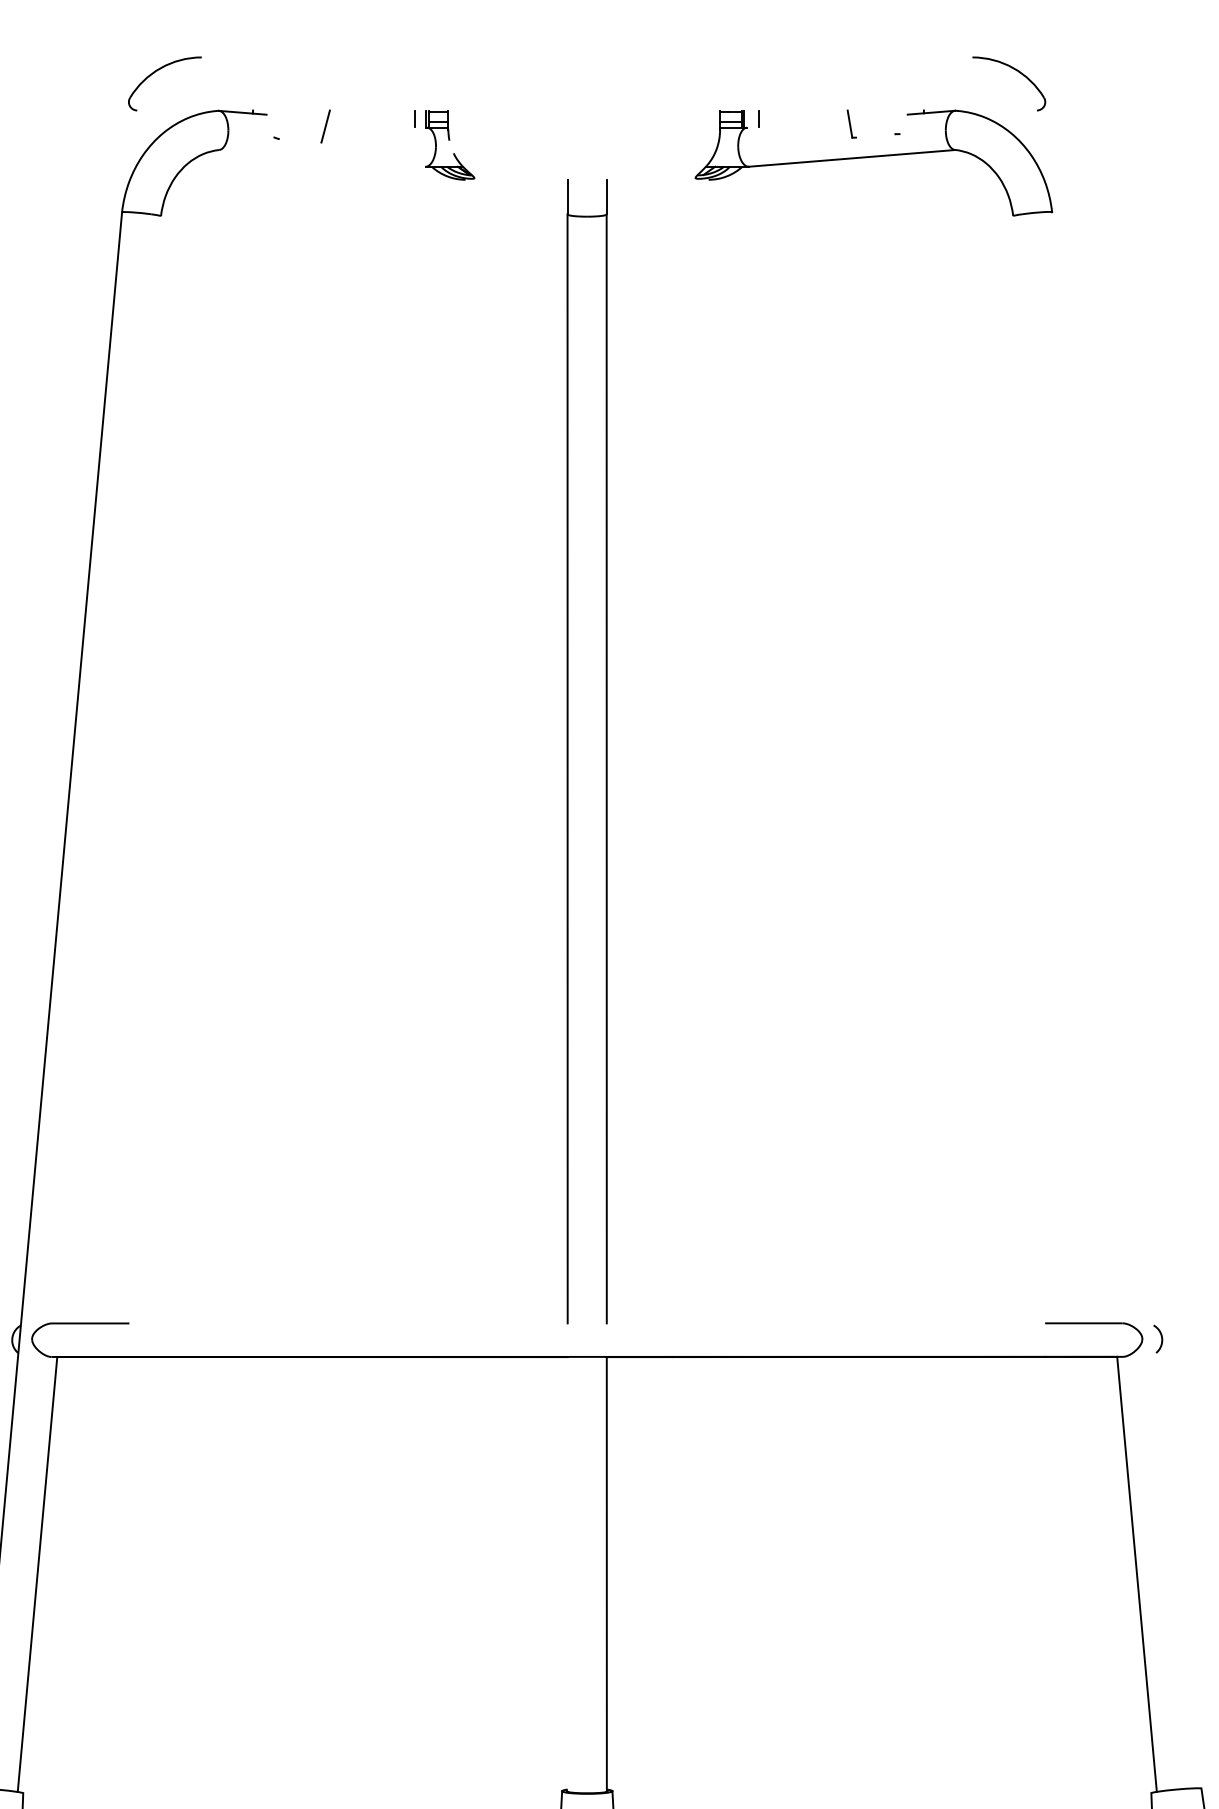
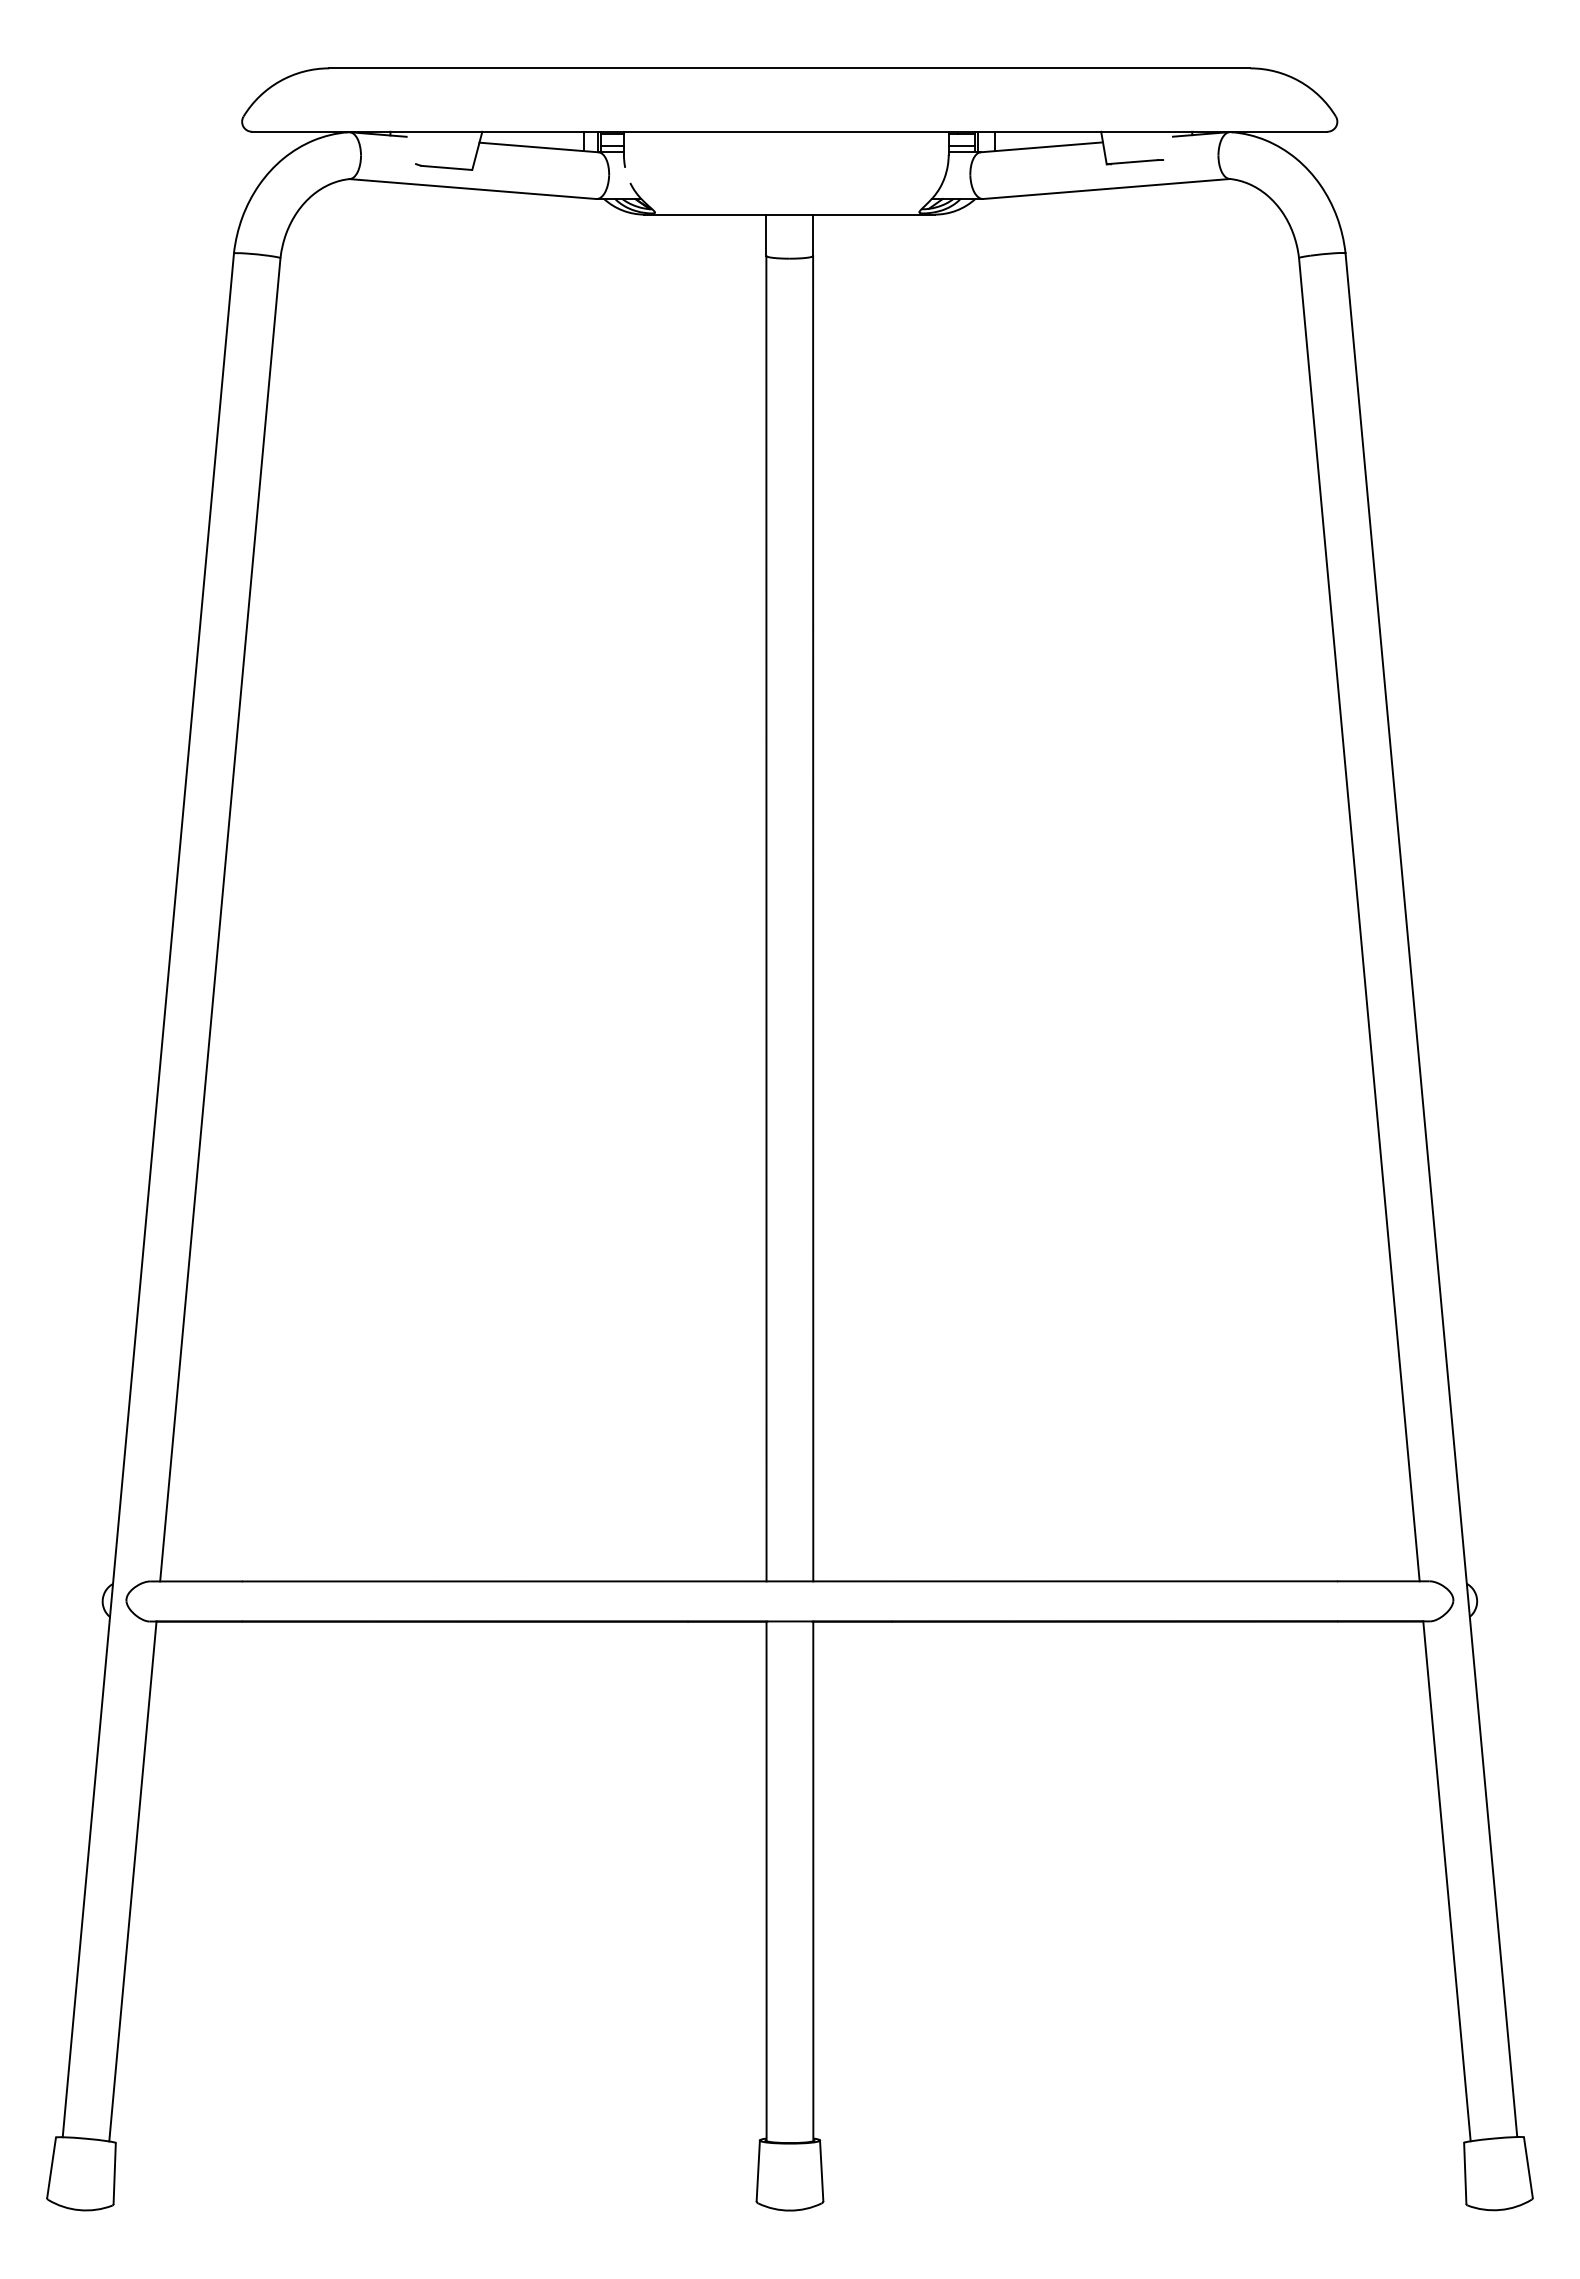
line: (586, 57) -> (789, 68), added
line: (586, 110) -> (789, 131), added
line: (376, 123) -> (538, 147), added
line: (797, 123) -> (1041, 147), added
line: (873, 136) -> (1132, 162), added
line: (299, 140) -> (446, 167), added
line: (321, 158) -> (472, 189), added
line: (586, 179) -> (789, 214), added
line: (110, 769) -> (220, 919), added
line: (1063, 769) -> (1359, 919), added
line: (1124, 1000) -> (1431, 1195), added
line: (586, 1323) -> (789, 1581), added
line: (567, 1574) -> (766, 1881), added

